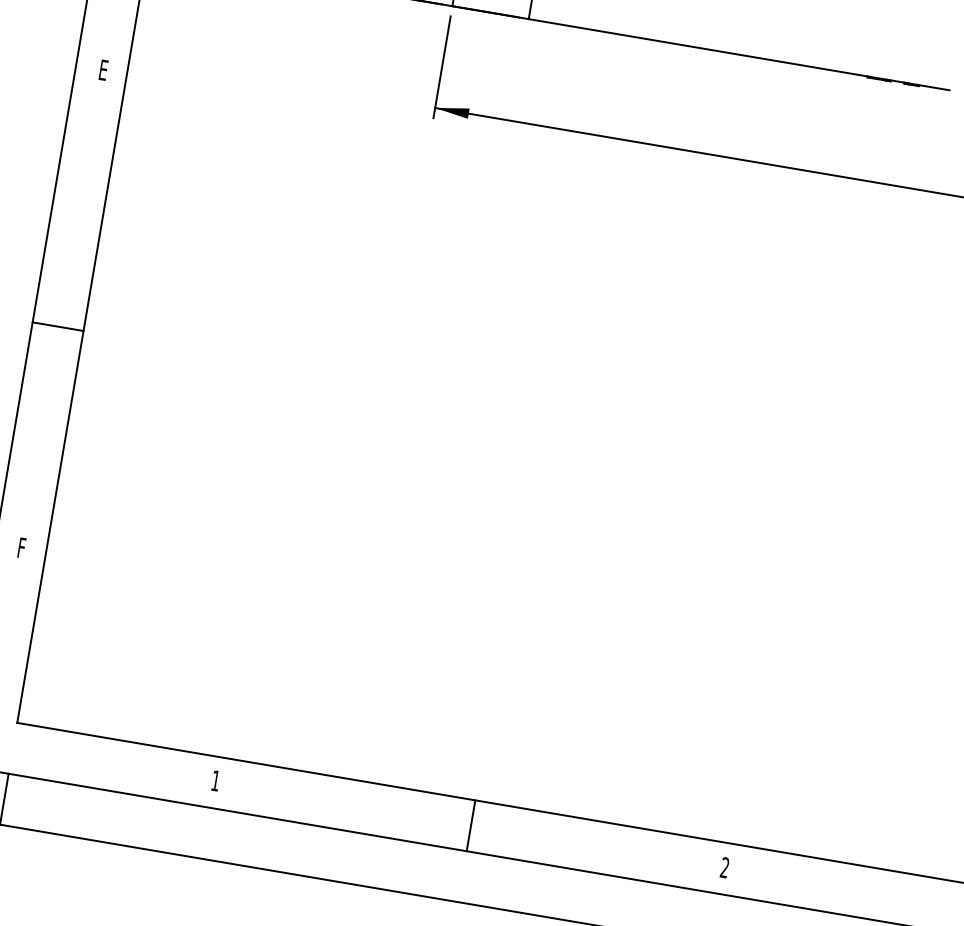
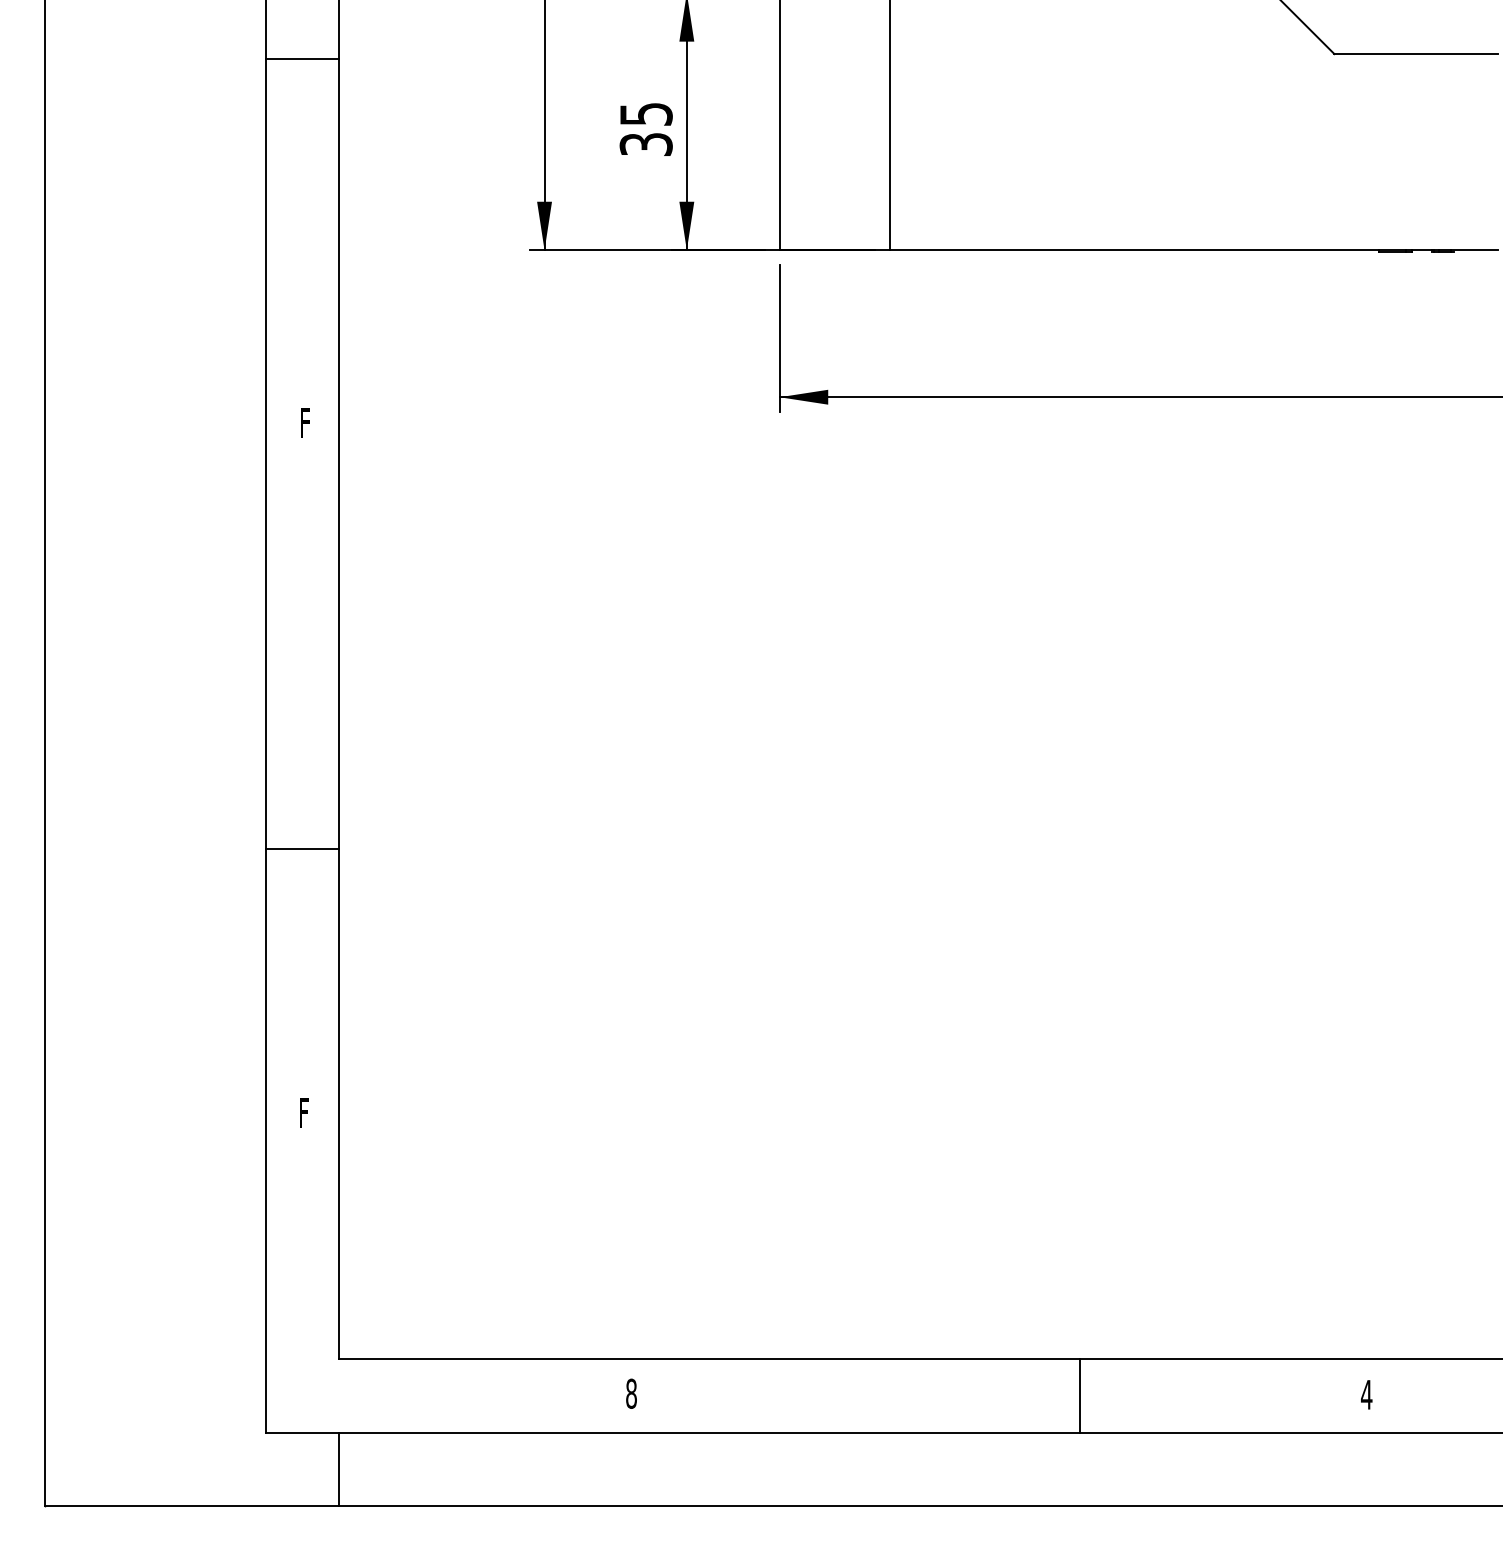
text: (103, 69) -> (305, 422), E -> F
line: (58, 326) -> (302, 848), moved
text: (215, 780) -> (631, 1393), 1 -> 8
line: (471, 825) -> (1080, 1395), moved
text: (724, 867) -> (1366, 1394), 2 -> 4

